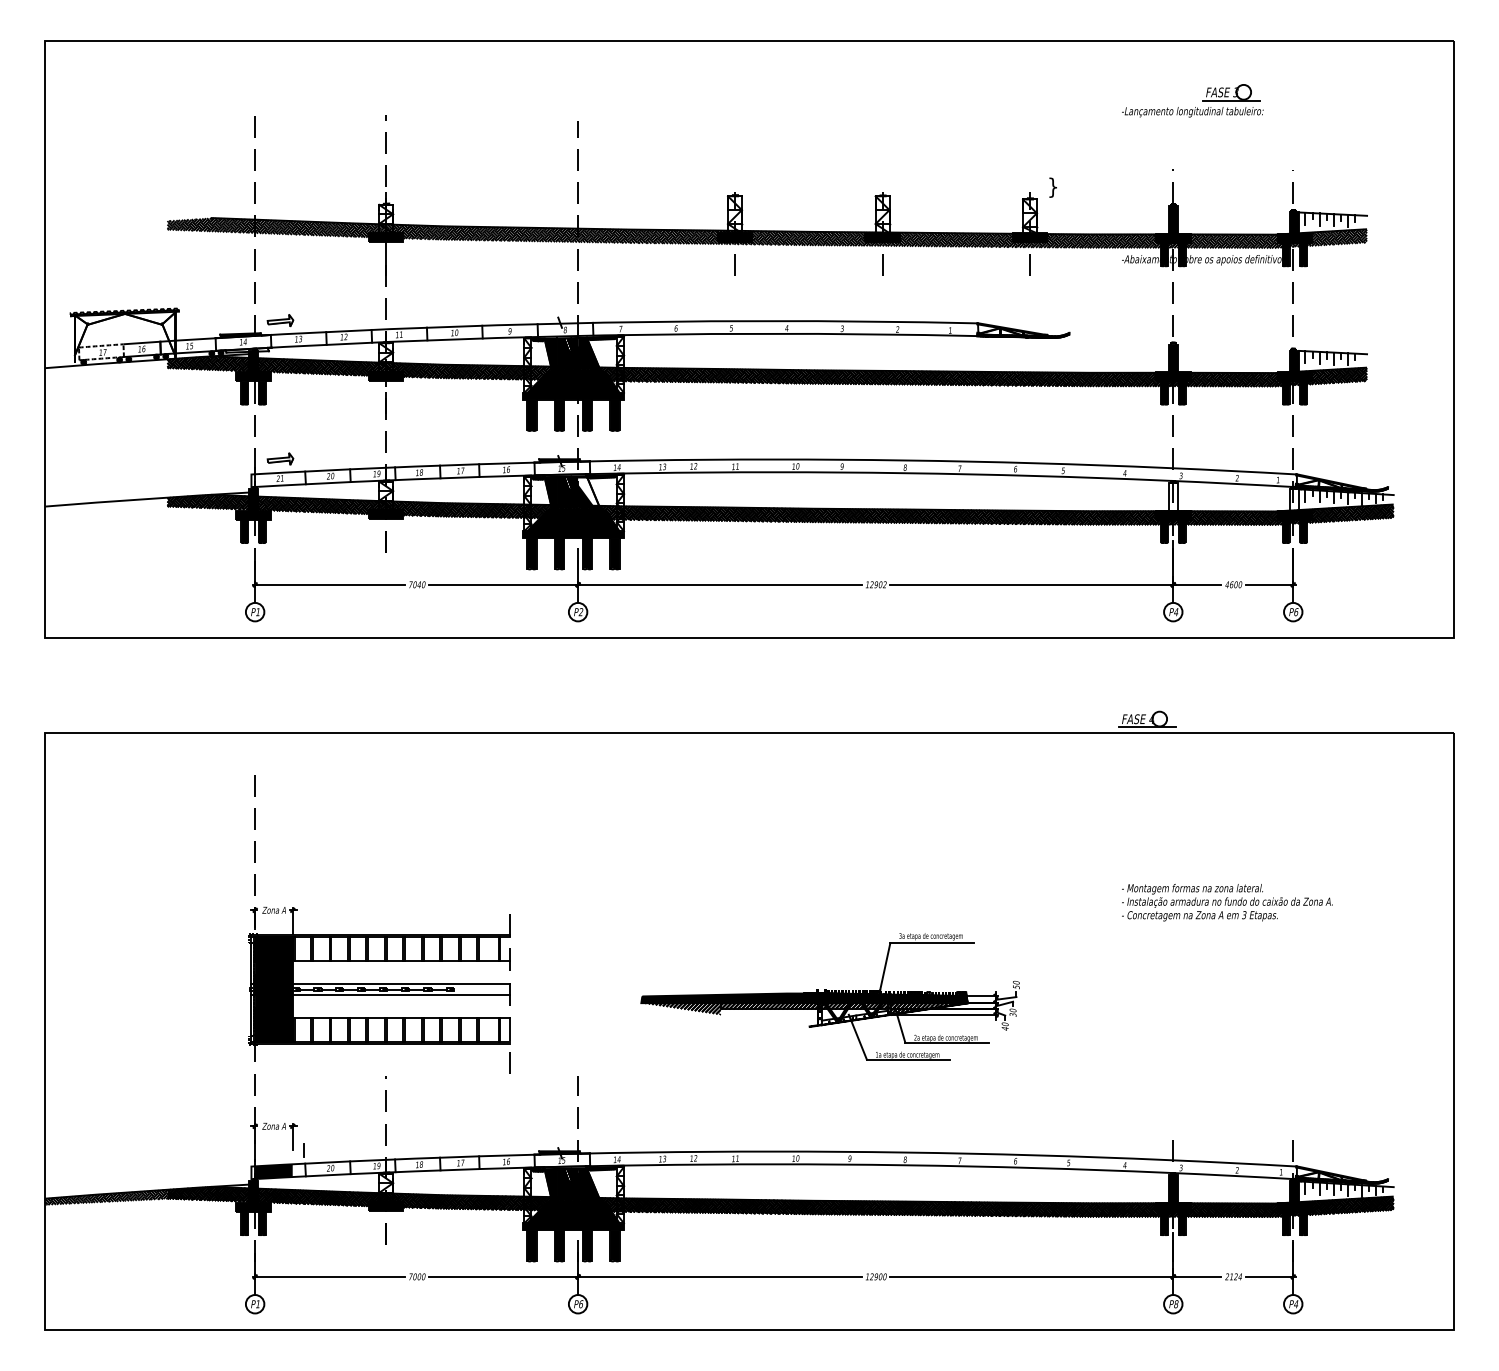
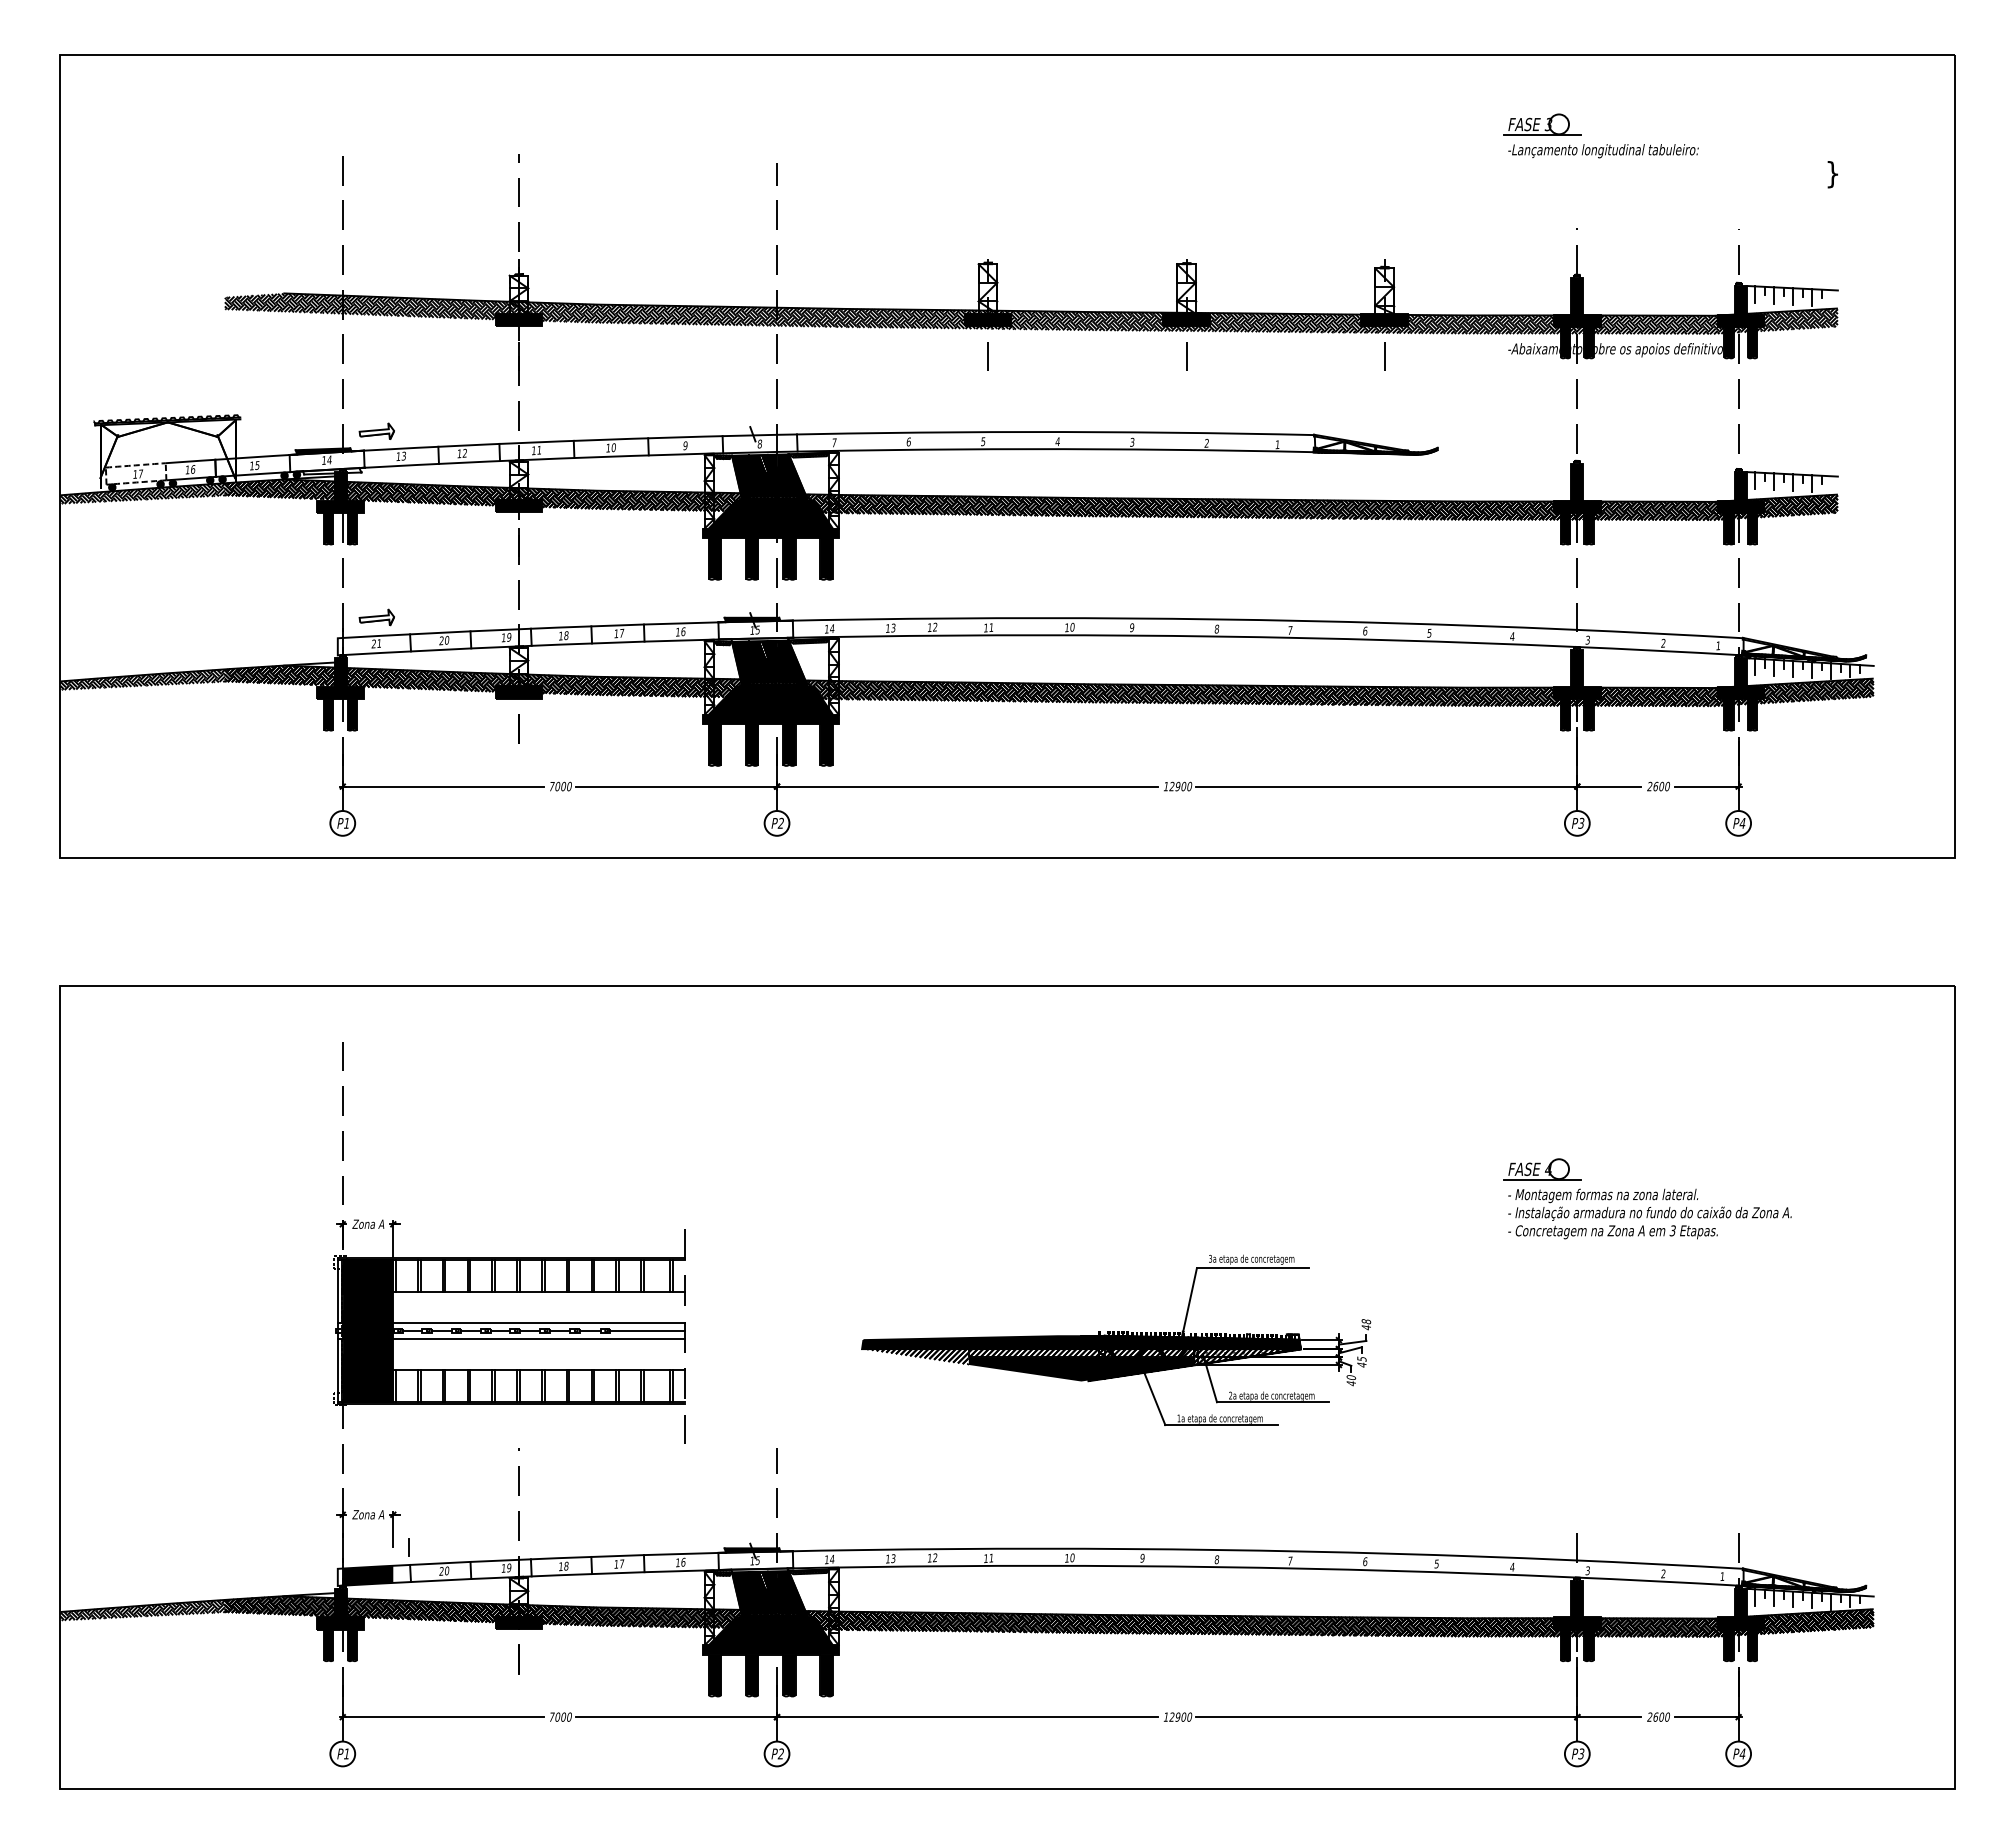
part: (1231, 92) -> (1542, 124), moved
text: (1052, 187) -> (1832, 174), moved
hatch: (106, 366) -> (142, 493), added
fill: (588, 491) -> (791, 660), added
fill: (1173, 496) -> (1577, 668), added
fill: (1294, 499) -> (1740, 672), added
hatch: (106, 505) -> (142, 679), added
text: (419, 584) -> (563, 786), 7040 -> 7000
text: (884, 584) -> (1189, 786), 12902 -> 12900
text: (1226, 584) -> (1649, 786), 4600 -> 2600
text: (1176, 611) -> (1581, 822), P4 -> P3
text: (1296, 611) -> (1742, 822), P6 -> P4
part: (1147, 719) -> (1542, 1169), moved
text: (1016, 984) -> (1366, 1324), 50 -> 48
line: (481, 989) -> (647, 1330), added
text: (1012, 1012) -> (1361, 1361), 30 -> 45
fill: (804, 1018) -> (1081, 1369), added
text: (1235, 1276) -> (1661, 1716), 2124 -> 2600
text: (580, 1303) -> (780, 1753), P6 -> P2
text: (1176, 1303) -> (1581, 1753), P8 -> P3

